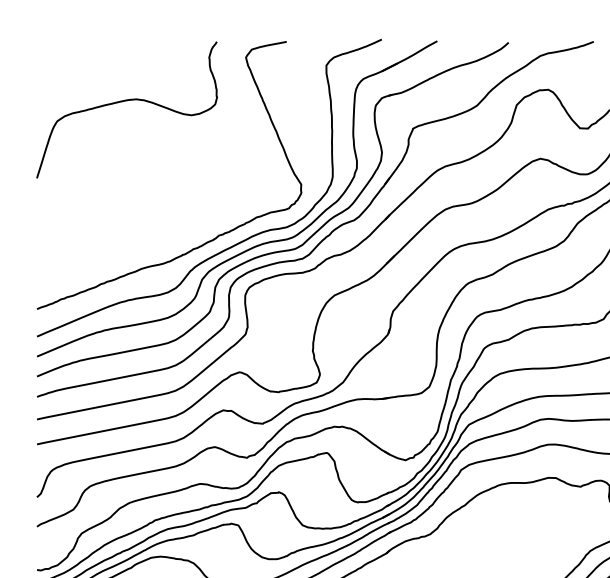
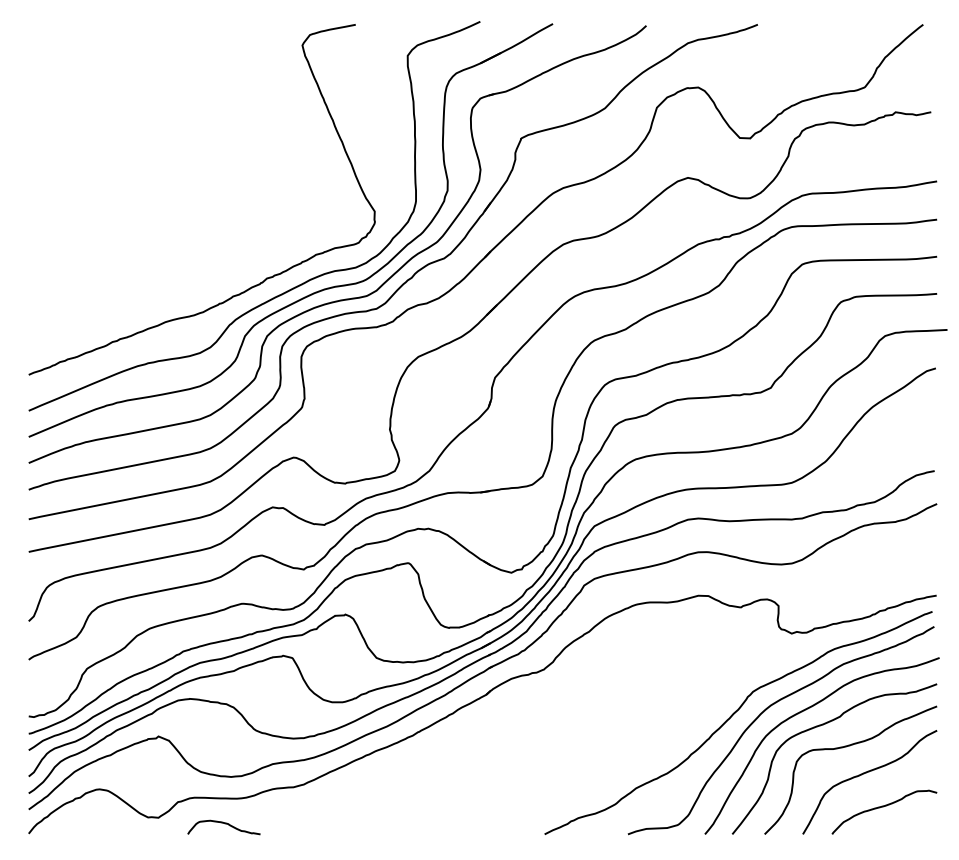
curve: (123, 101) -> (142, 103), removed

